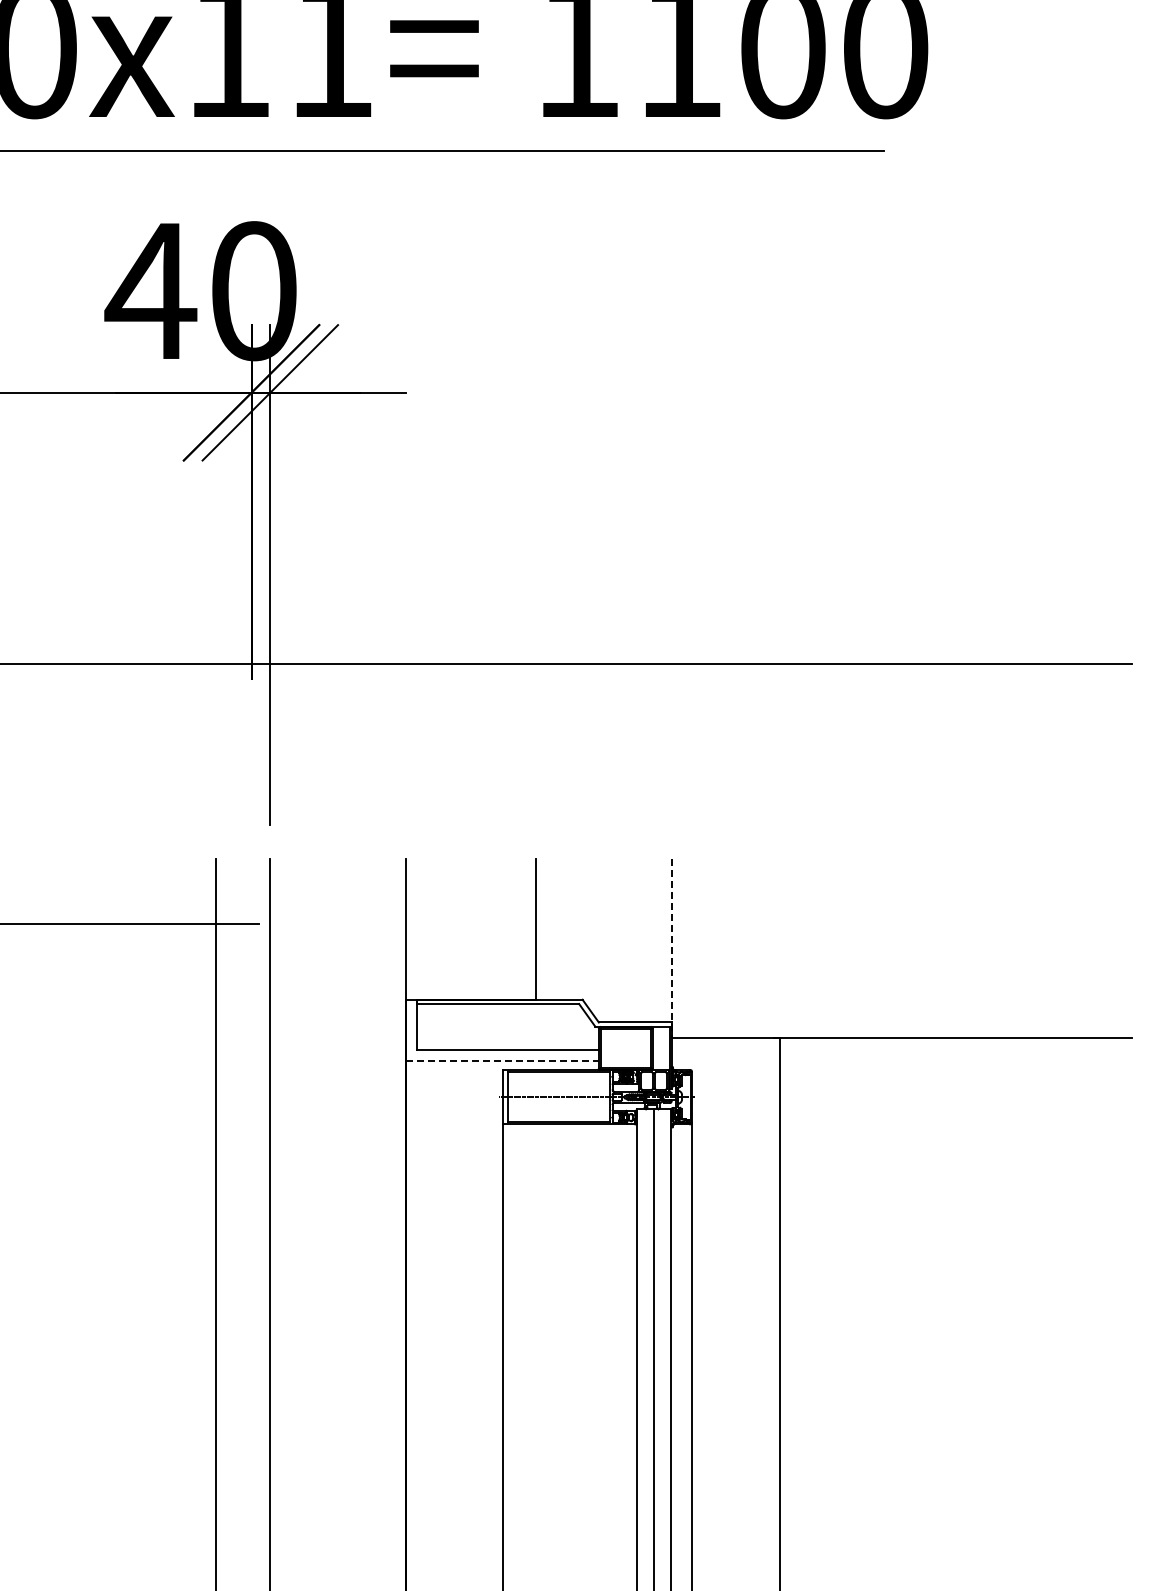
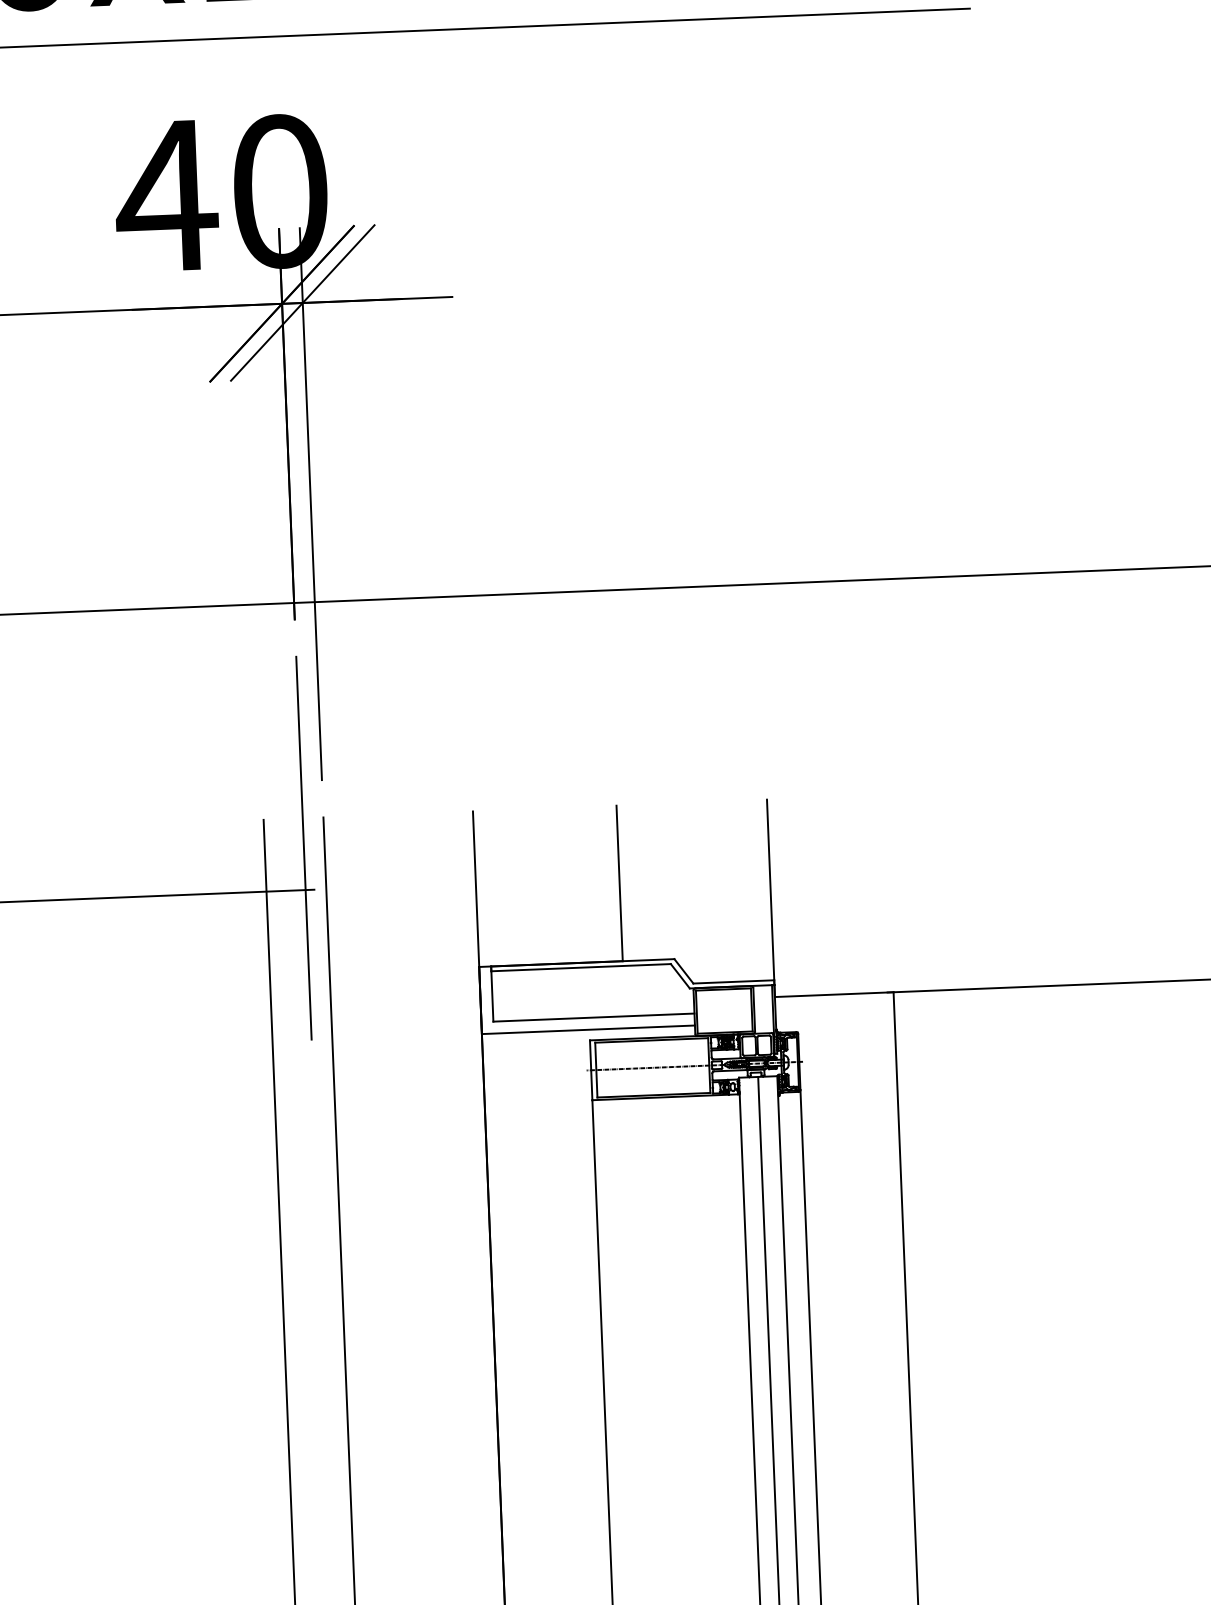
line: (251, 885) -> (303, 847), added
line: (672, 948) -> (771, 898), dashed -> solid
line: (502, 1060) -> (588, 1029), dashed -> solid

